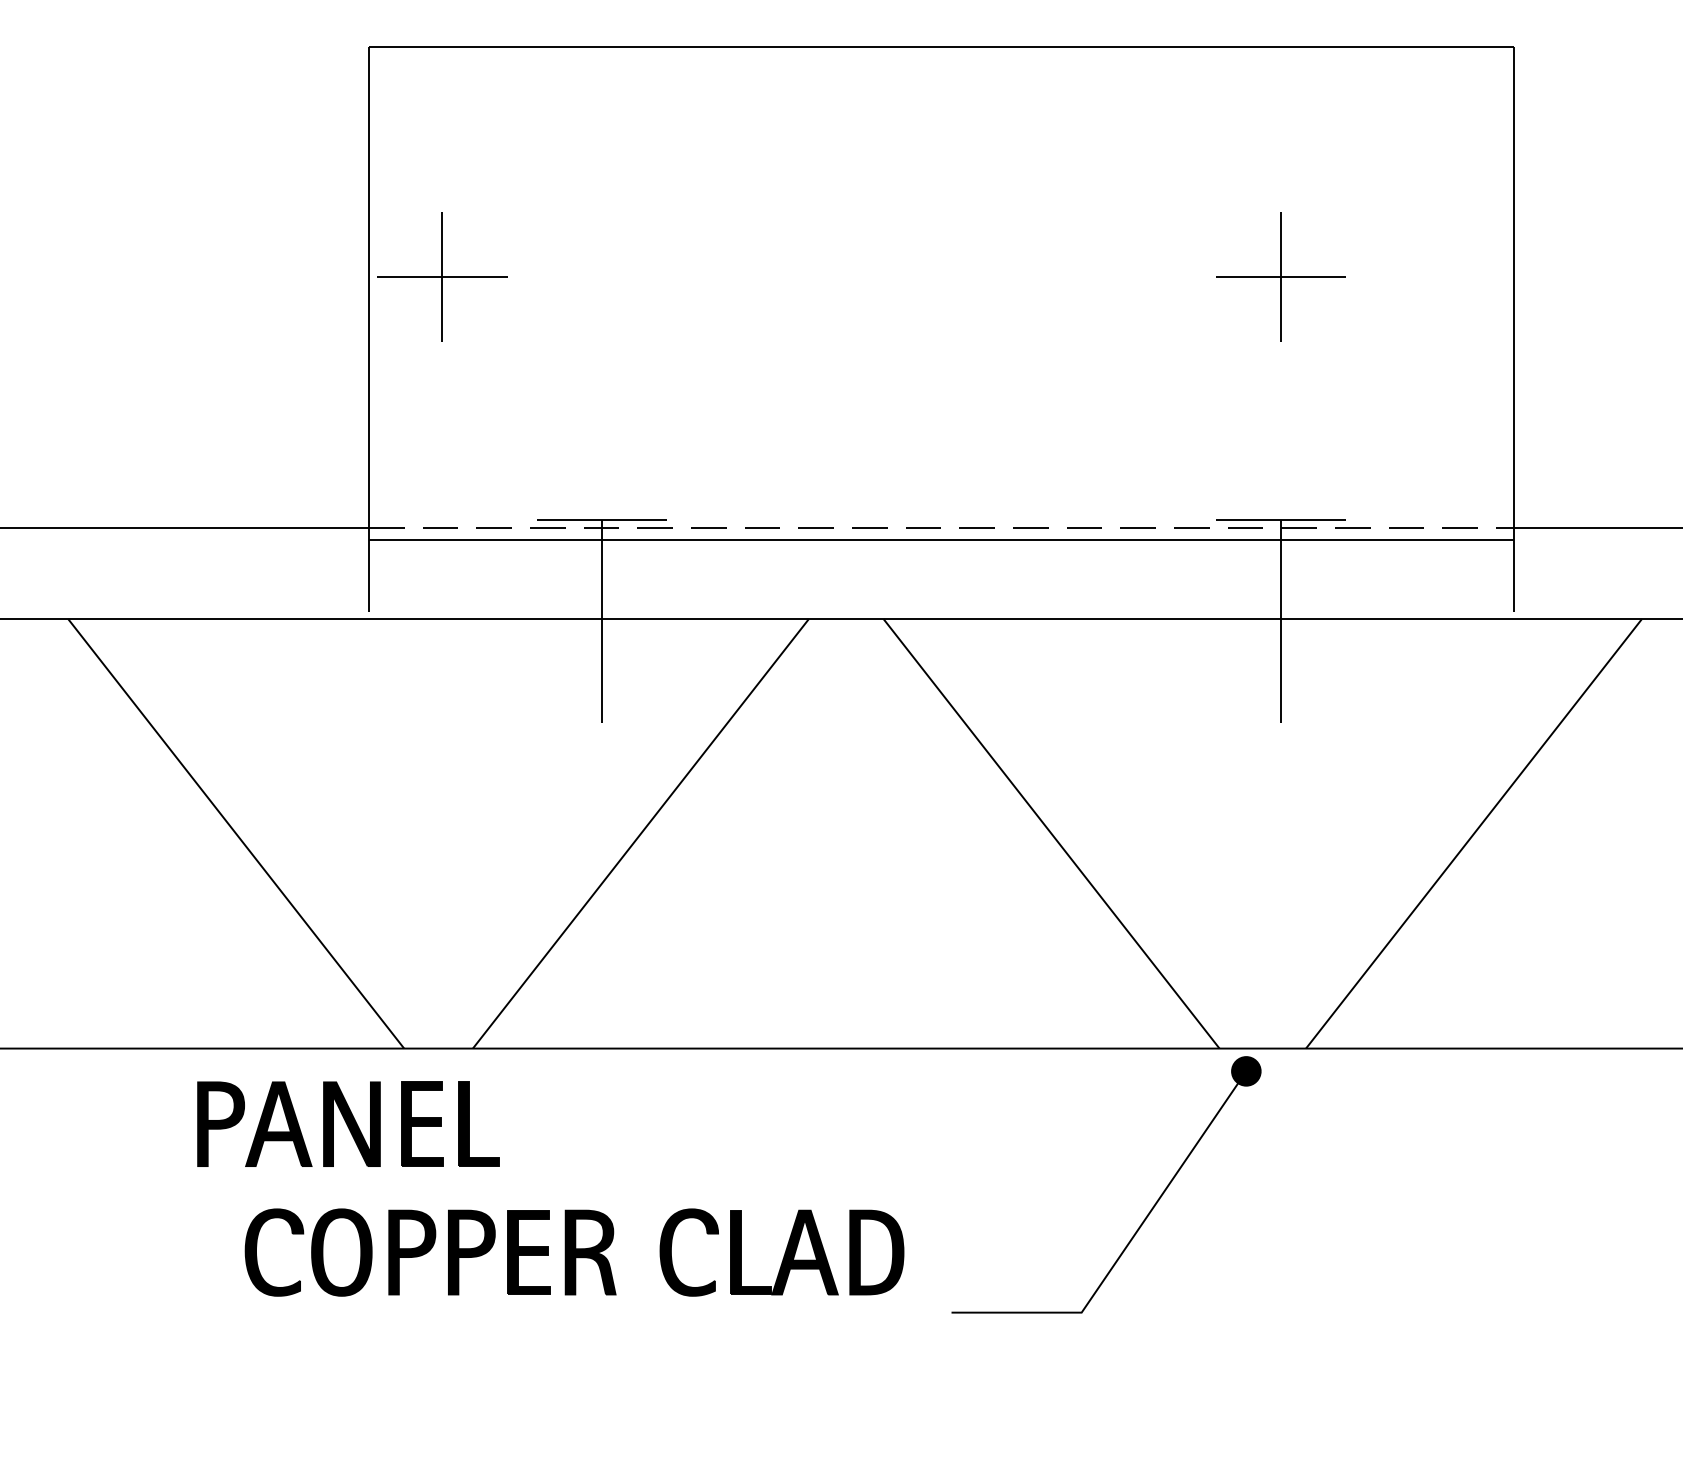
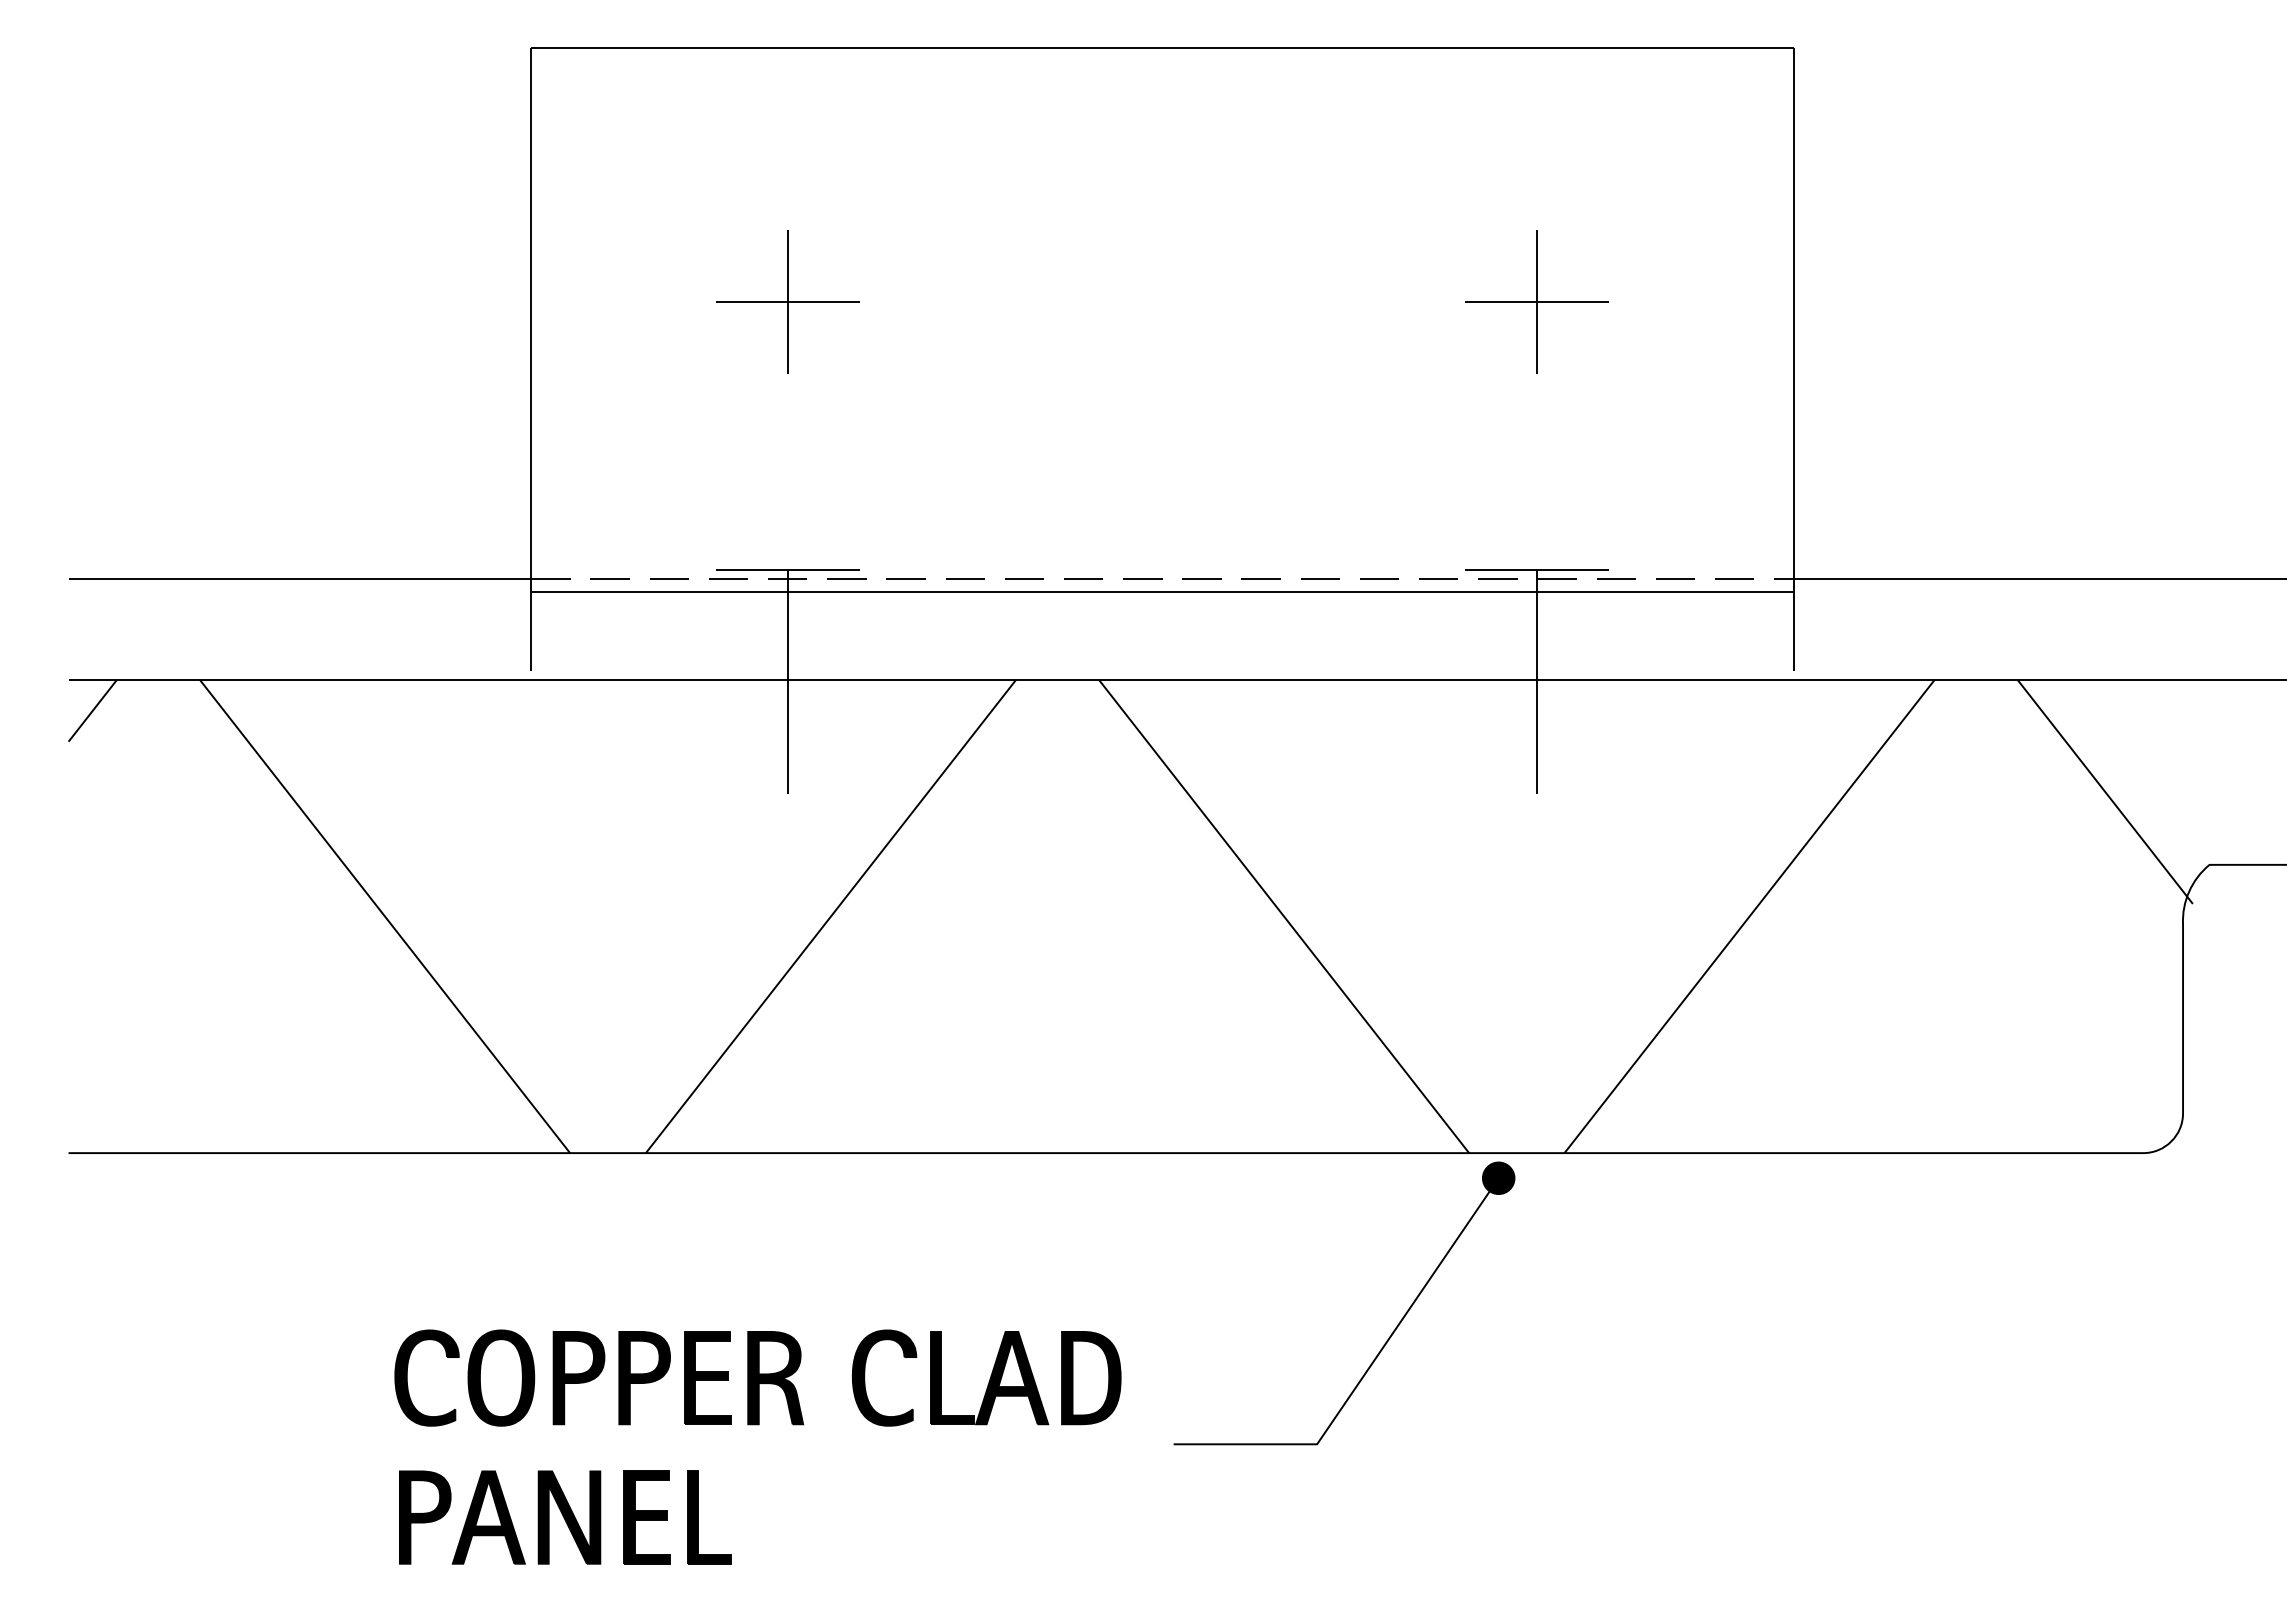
part: (441, 276) -> (787, 301), moved
part: (348, 1124) -> (565, 1517), moved

